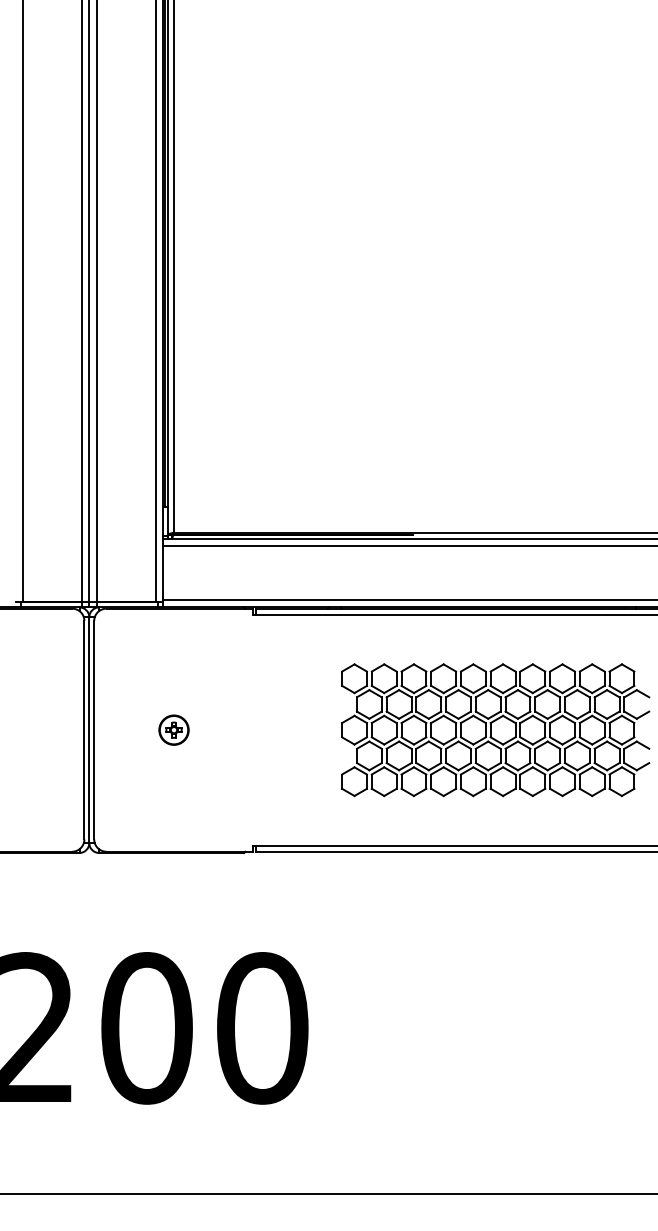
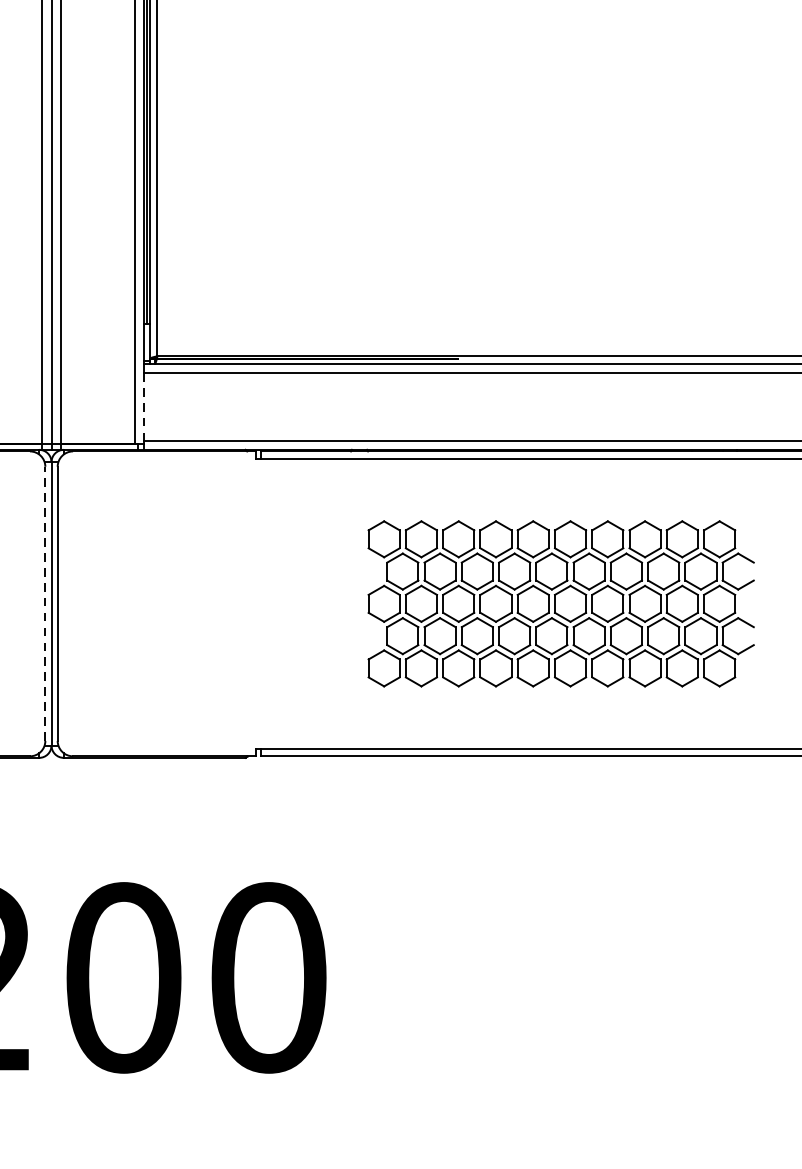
line: (162, 573) -> (143, 407), solid -> dashed
line: (84, 729) -> (45, 603), solid -> dashed
part: (173, 729) -> (157, 603), removed

